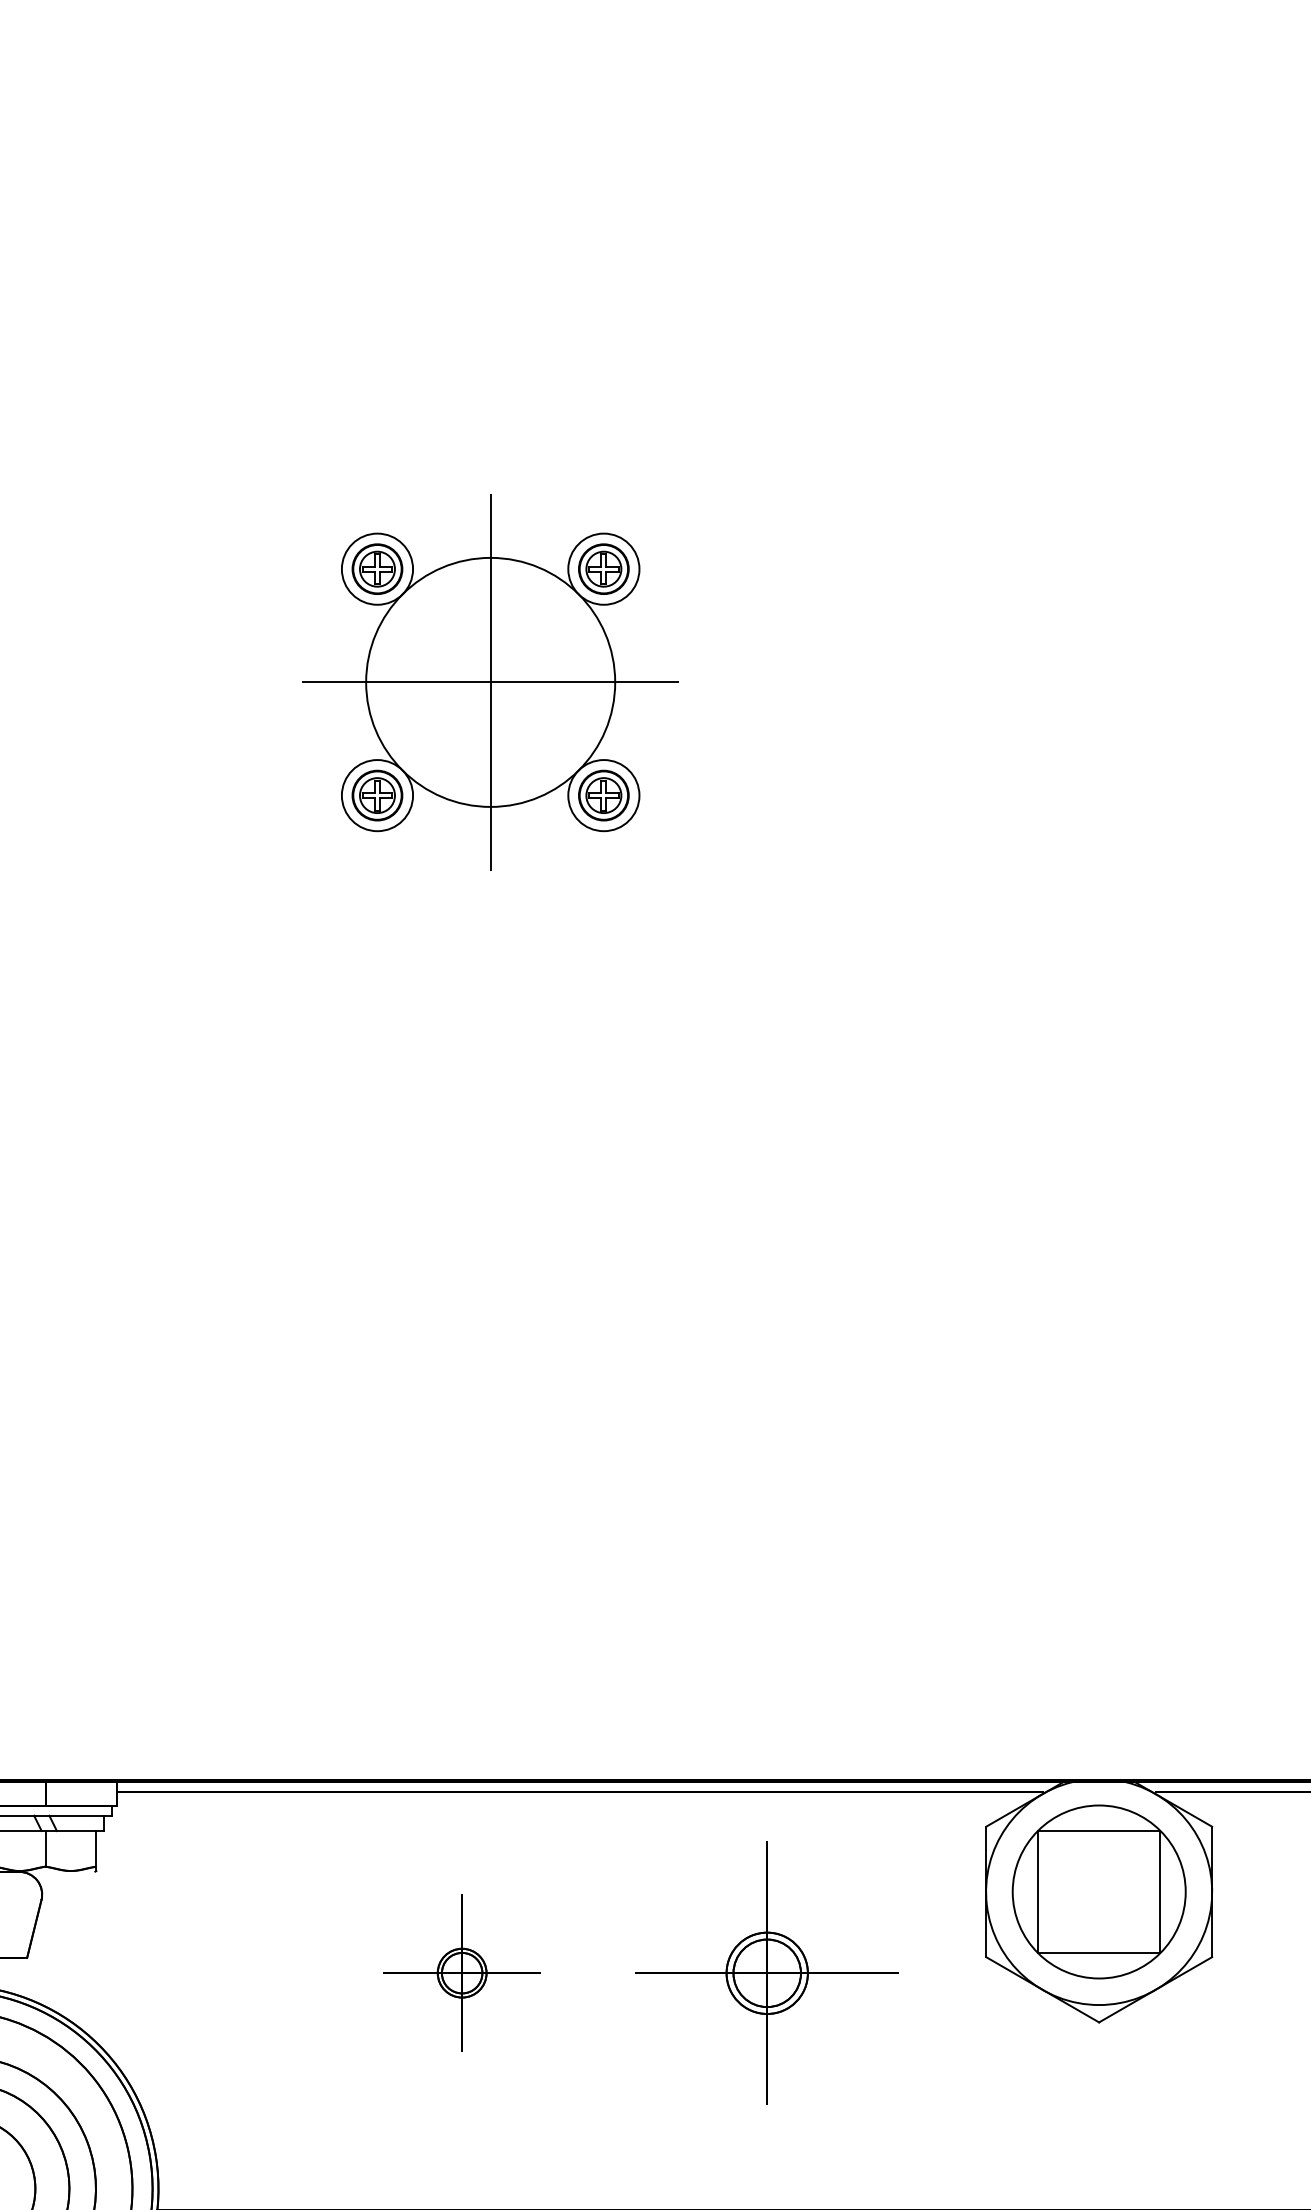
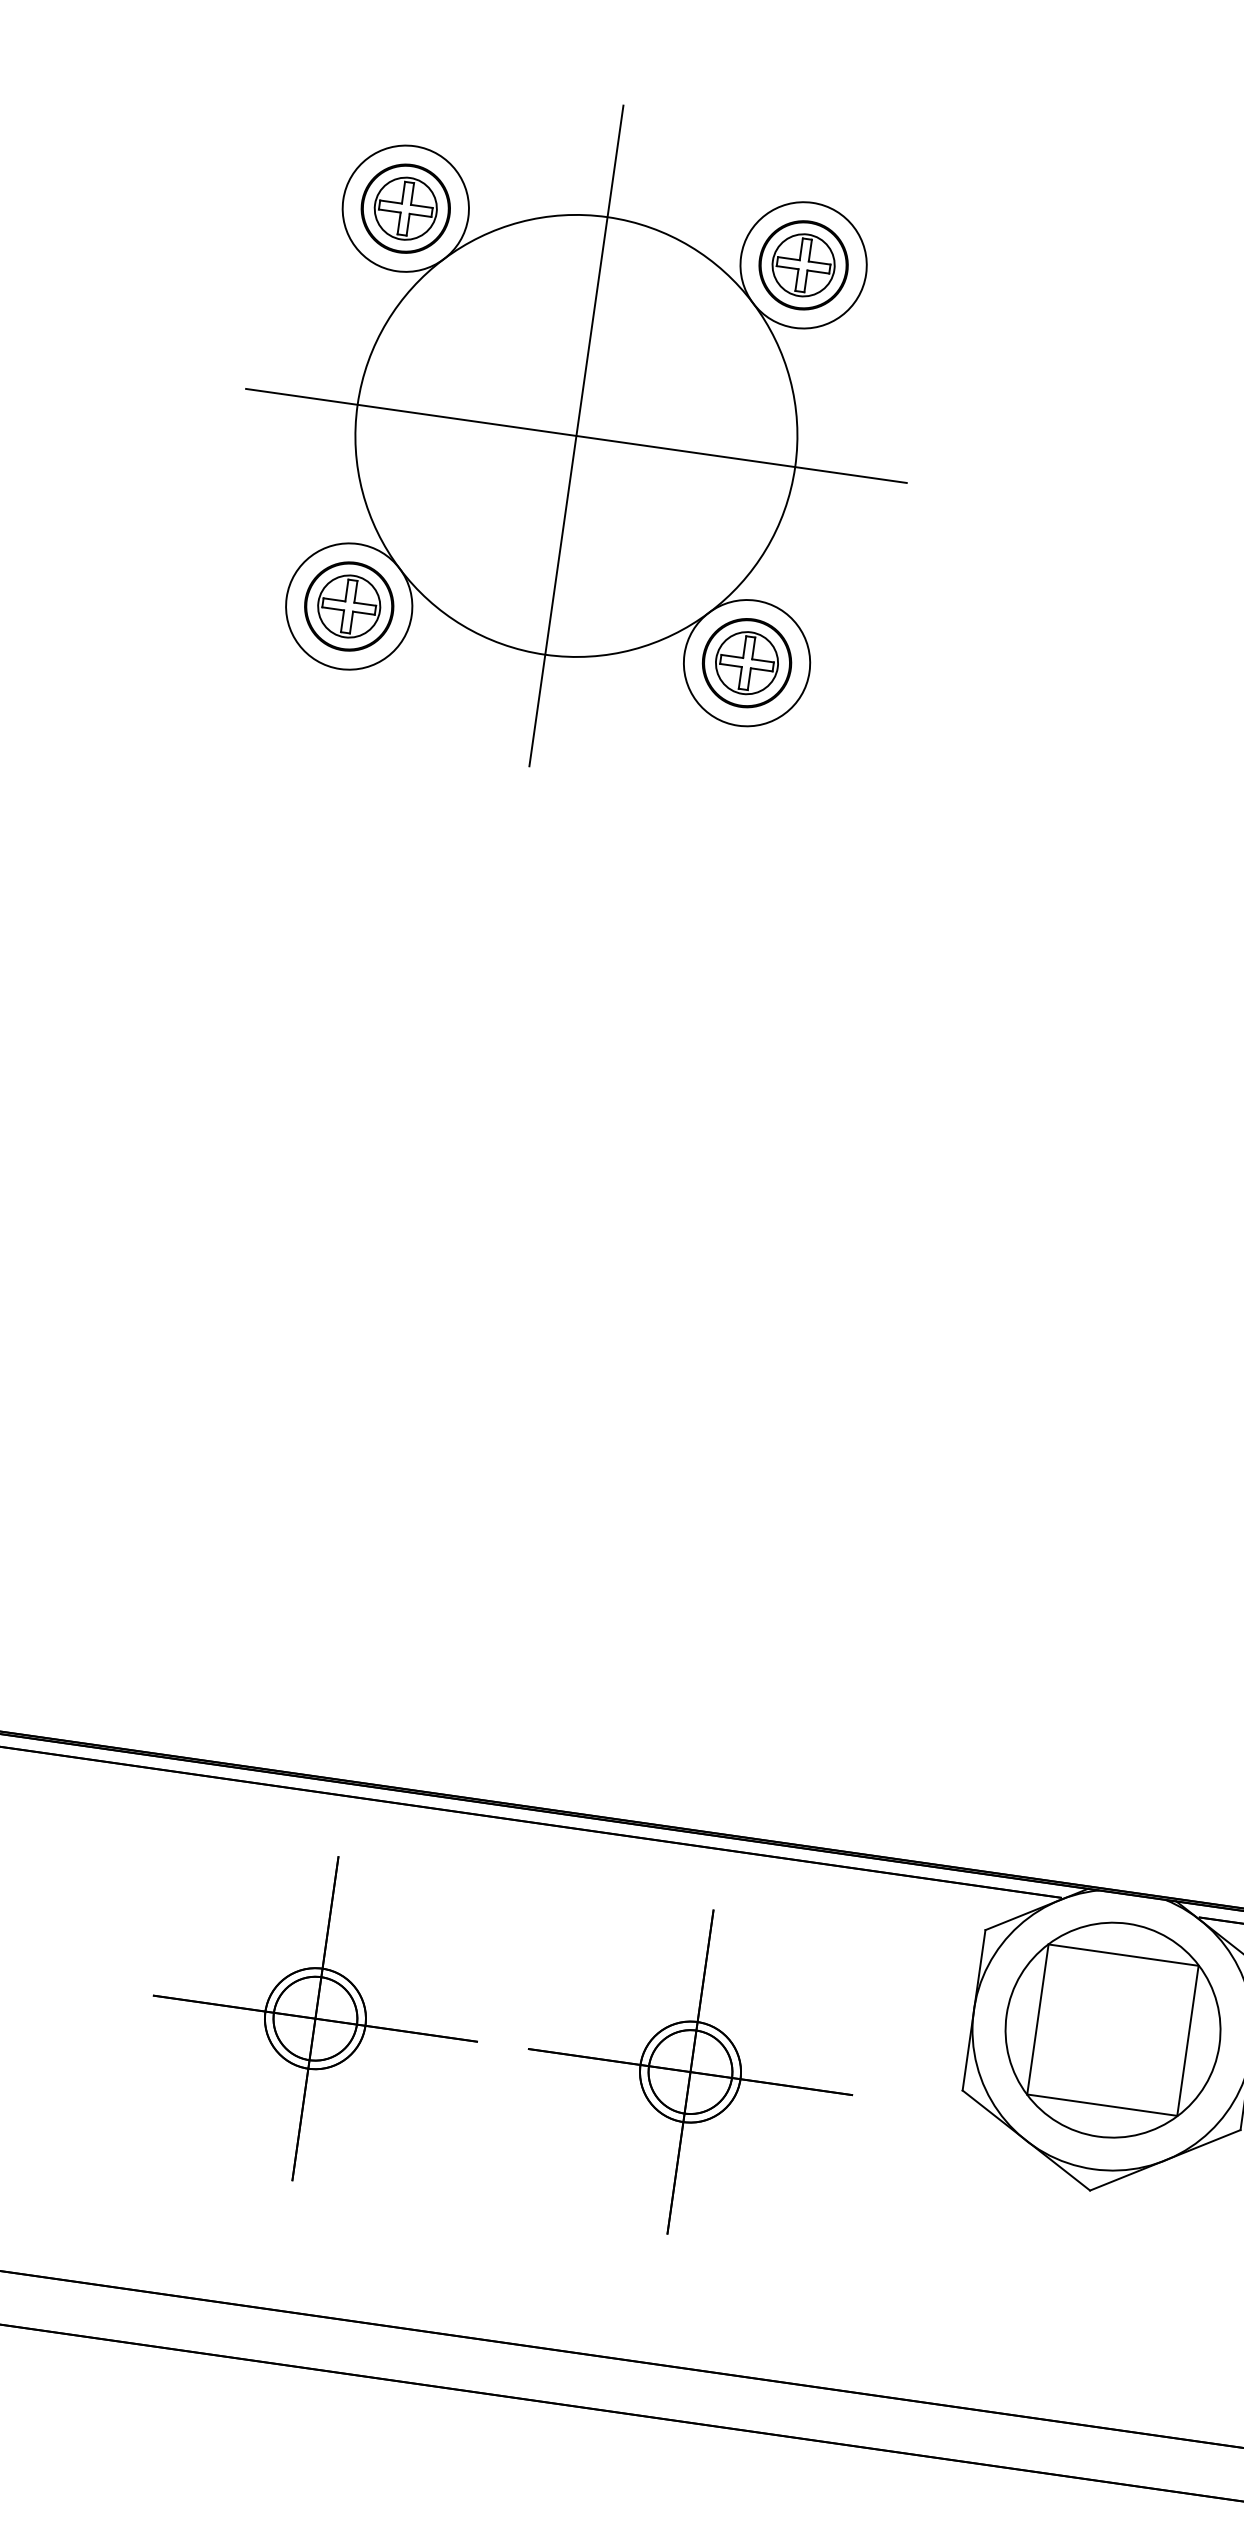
part: (490, 682) -> (576, 436), size x1.43
part: (461, 1972) -> (314, 2017), size x1.67

